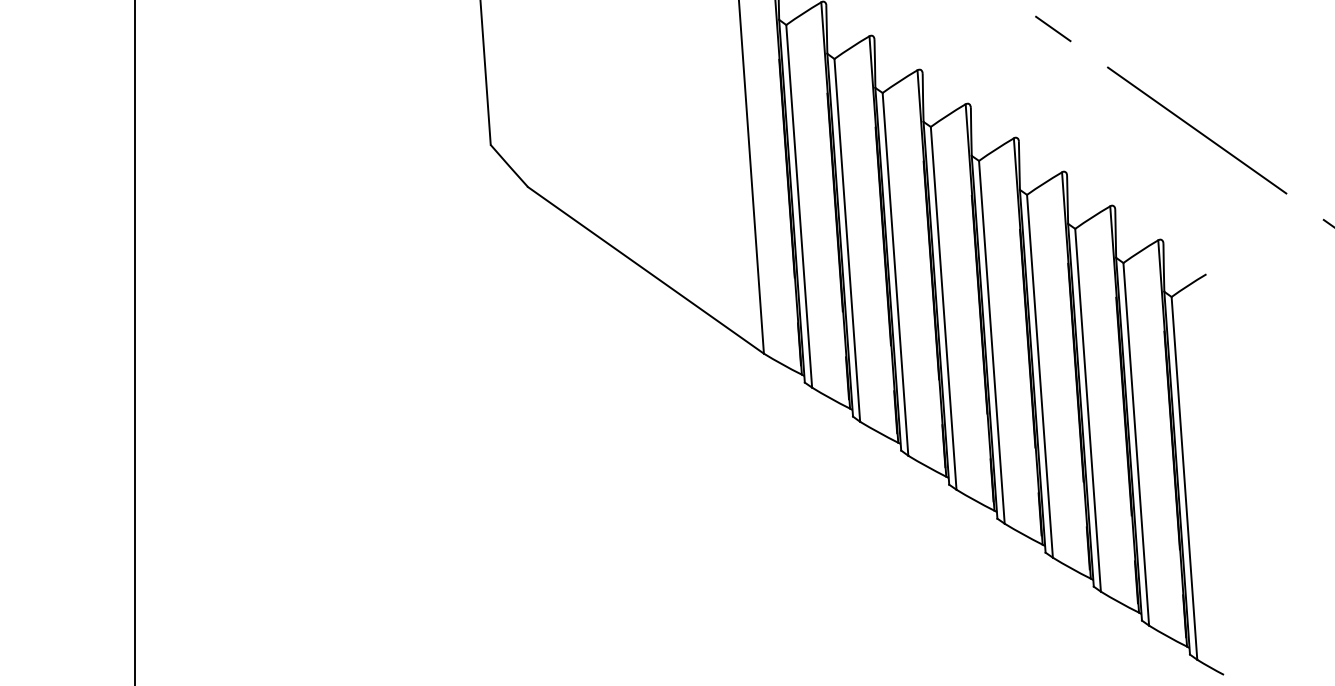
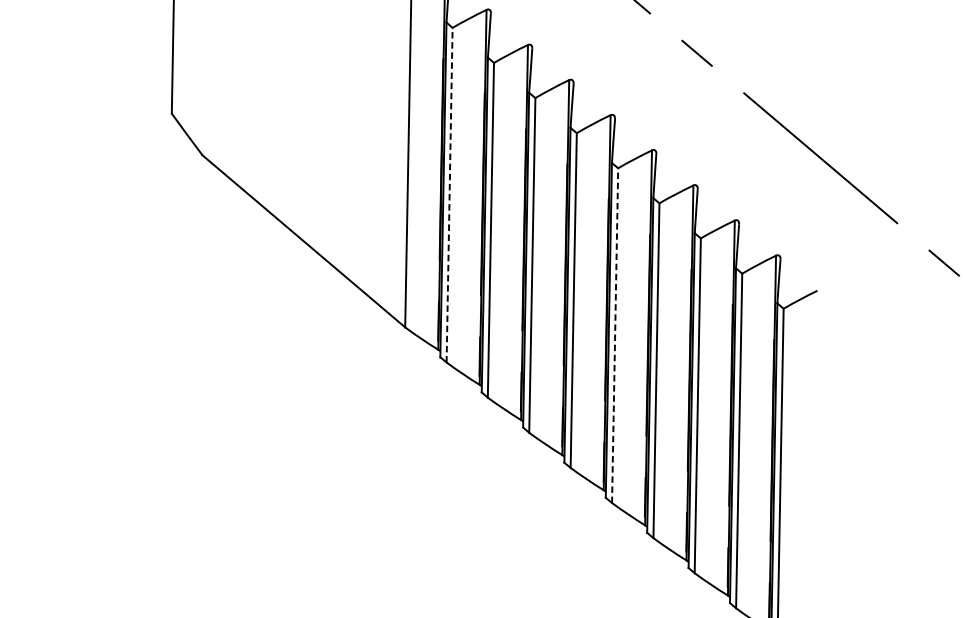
line: (799, 206) -> (449, 195), solid -> dashed
line: (991, 342) -> (614, 335), solid -> dashed

